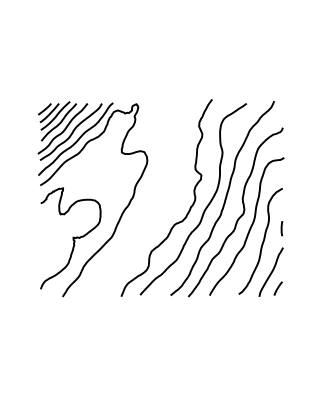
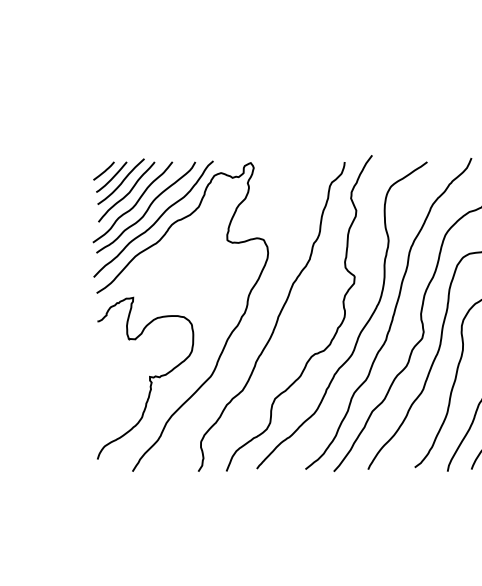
curve: (152, 200) -> (276, 317), added

